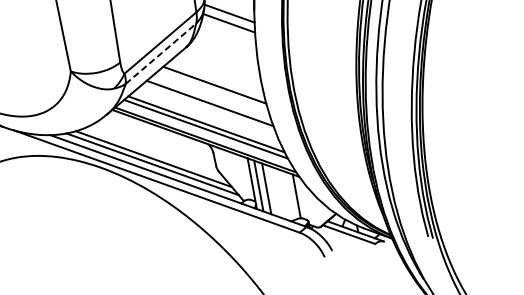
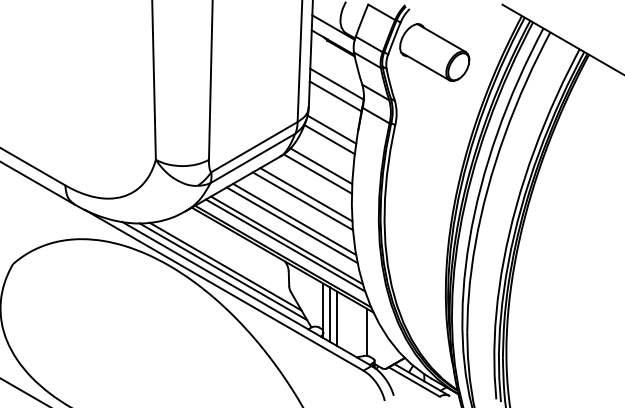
line: (226, 49) -> (321, 166), added
line: (160, 53) -> (252, 158), dashed -> solid
line: (223, 56) -> (317, 173), added
line: (216, 78) -> (306, 194), added
line: (208, 109) -> (291, 225), added

